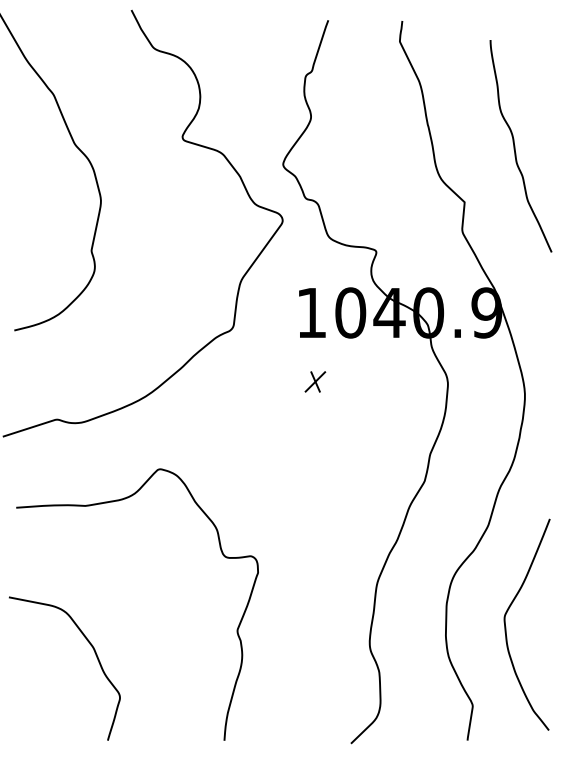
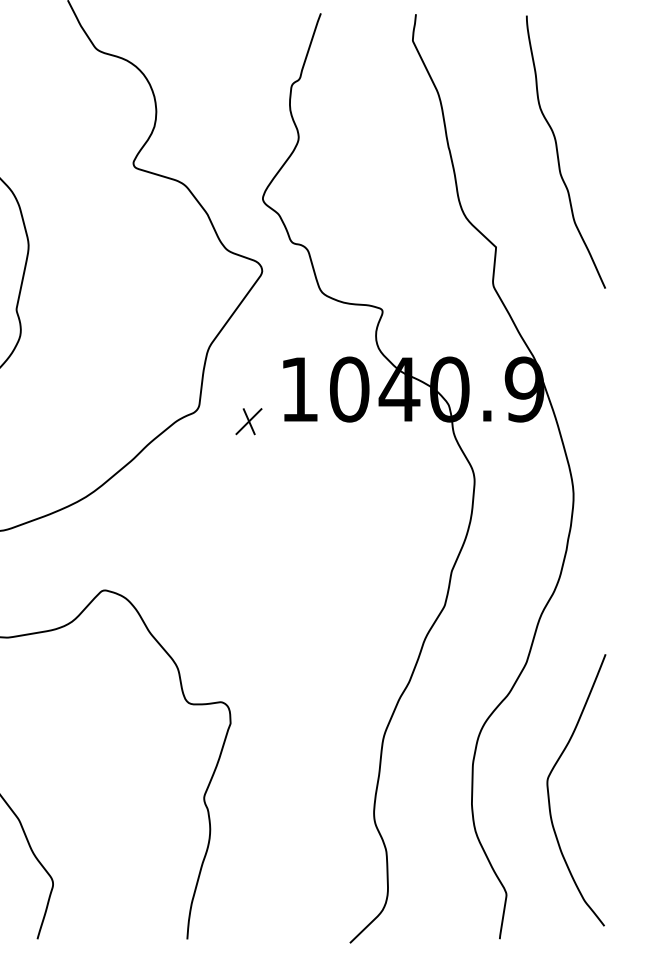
curve: (515, 146) -> (558, 152), moved
part: (315, 381) -> (249, 421), moved

